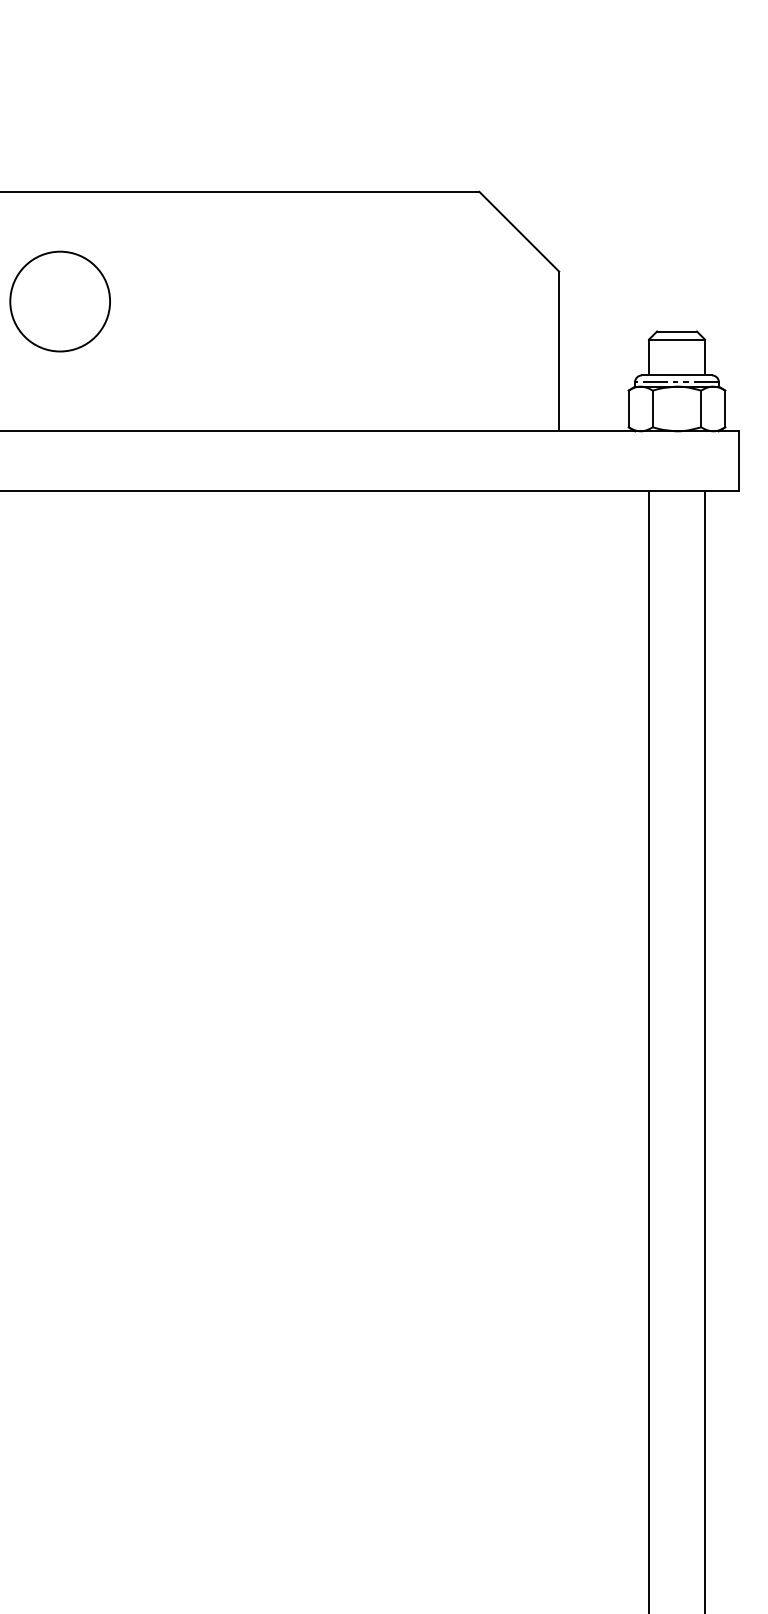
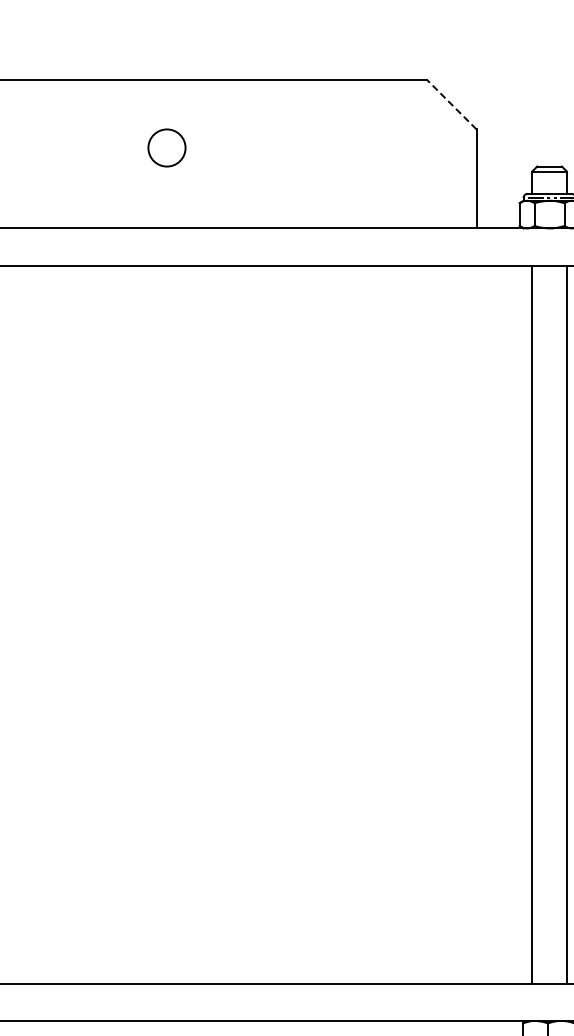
line: (518, 231) -> (451, 104), solid -> dashed
circle: (59, 300) -> (166, 147), size x0.6

